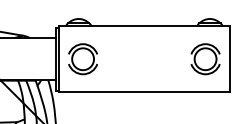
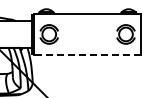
line: (144, 92) -> (87, 55), solid -> dashed

